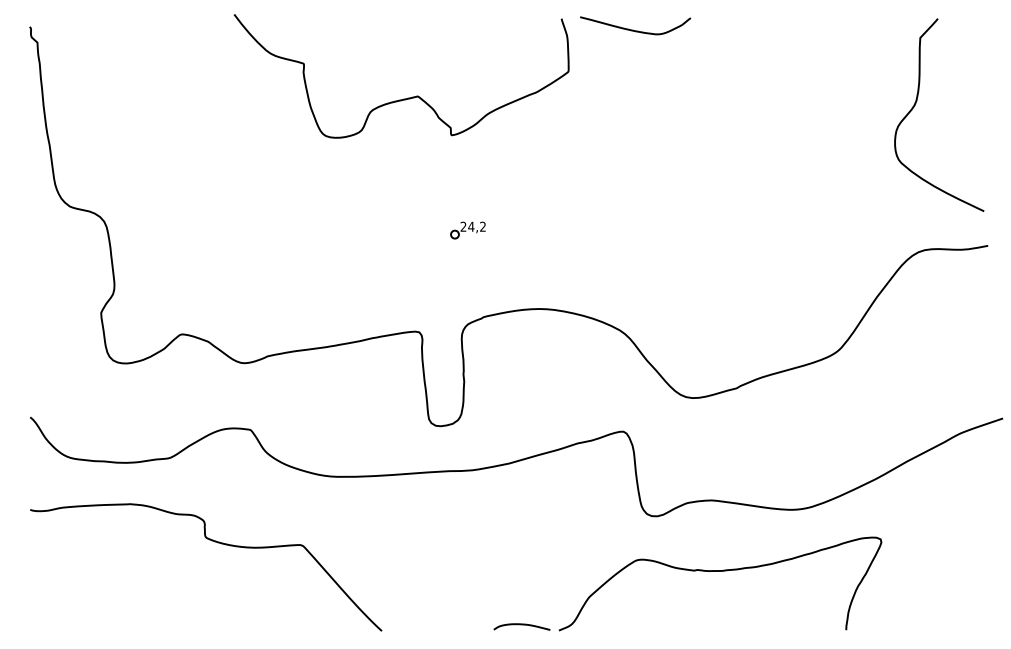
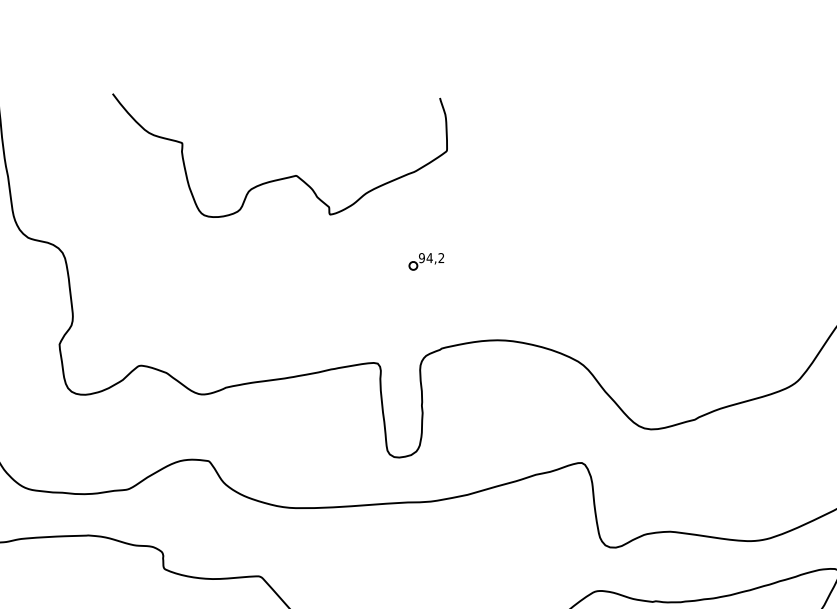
curve: (633, 29) -> (591, 60), removed
curve: (403, 98) -> (281, 177), moved
text: (463, 226) -> (421, 257), 24,2 -> 94,2

